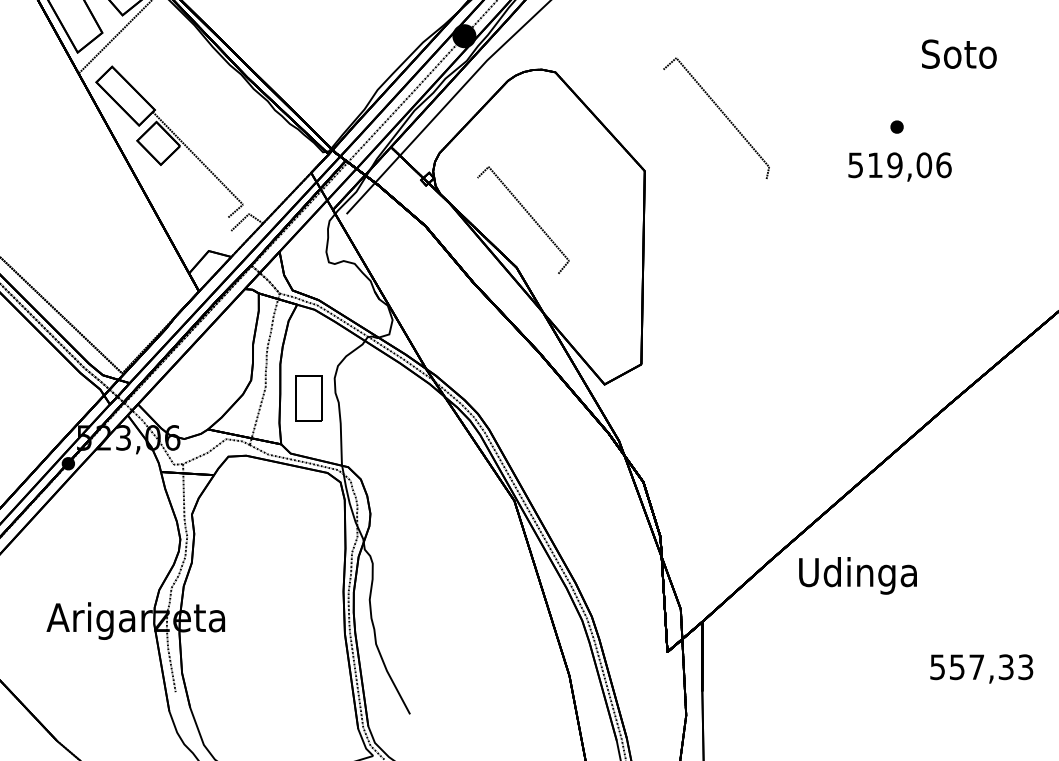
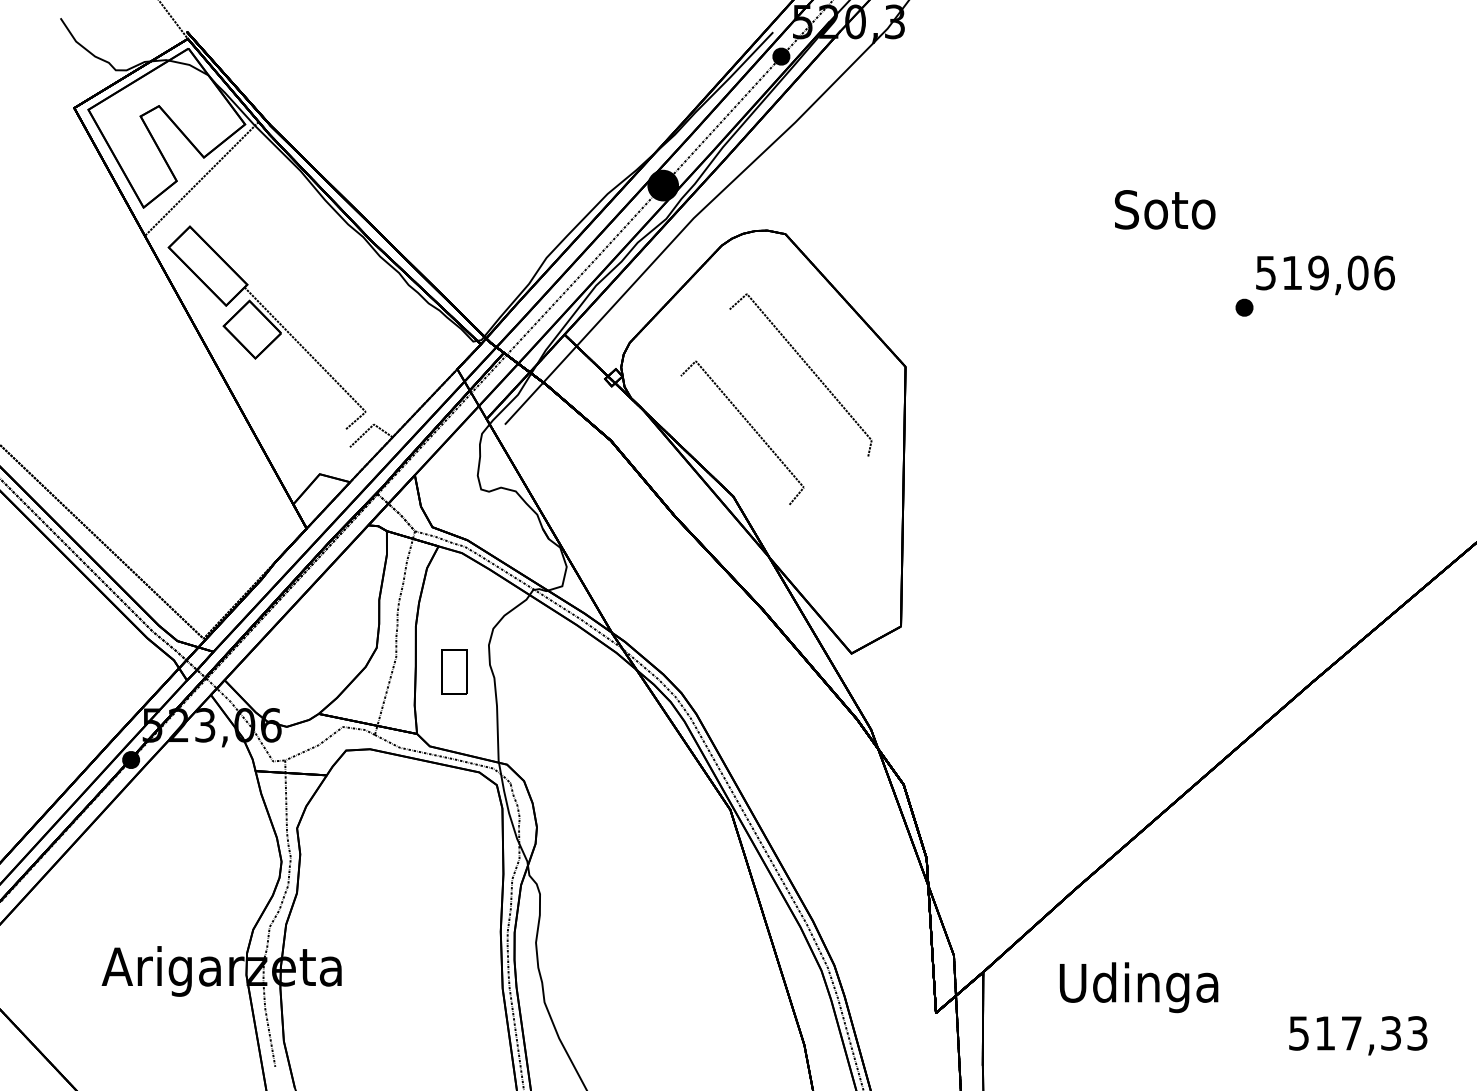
text: (959, 53) -> (1165, 209), moved
line: (722, 112) -> (808, 367), moved
text: (900, 167) -> (1325, 275), moved
part: (309, 397) -> (454, 671), size x0.71
text: (858, 575) -> (1139, 987), moved
text: (956, 667) -> (1324, 1033), 557,33 -> 517,33

